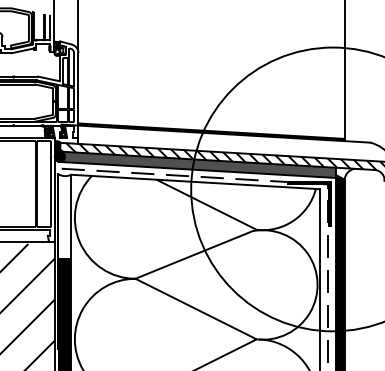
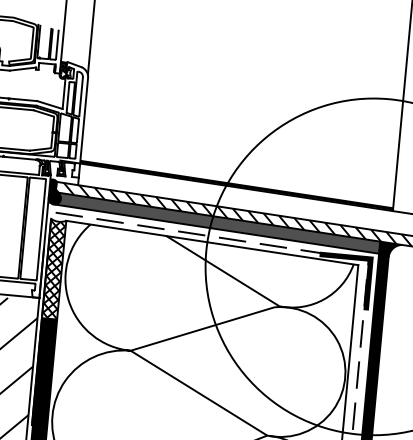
fill: (345, 173) -> (390, 249), added
hatch: (64, 216) -> (53, 269), added

